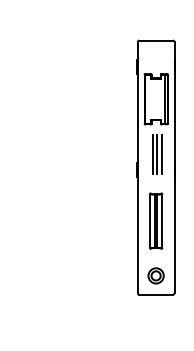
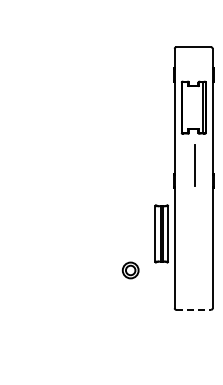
line: (152, 154) -> (189, 164), removed
line: (161, 154) -> (199, 164), removed
part: (155, 220) -> (161, 233), moved
part: (155, 275) -> (130, 270), moved
line: (156, 294) -> (194, 309), solid -> dashed

